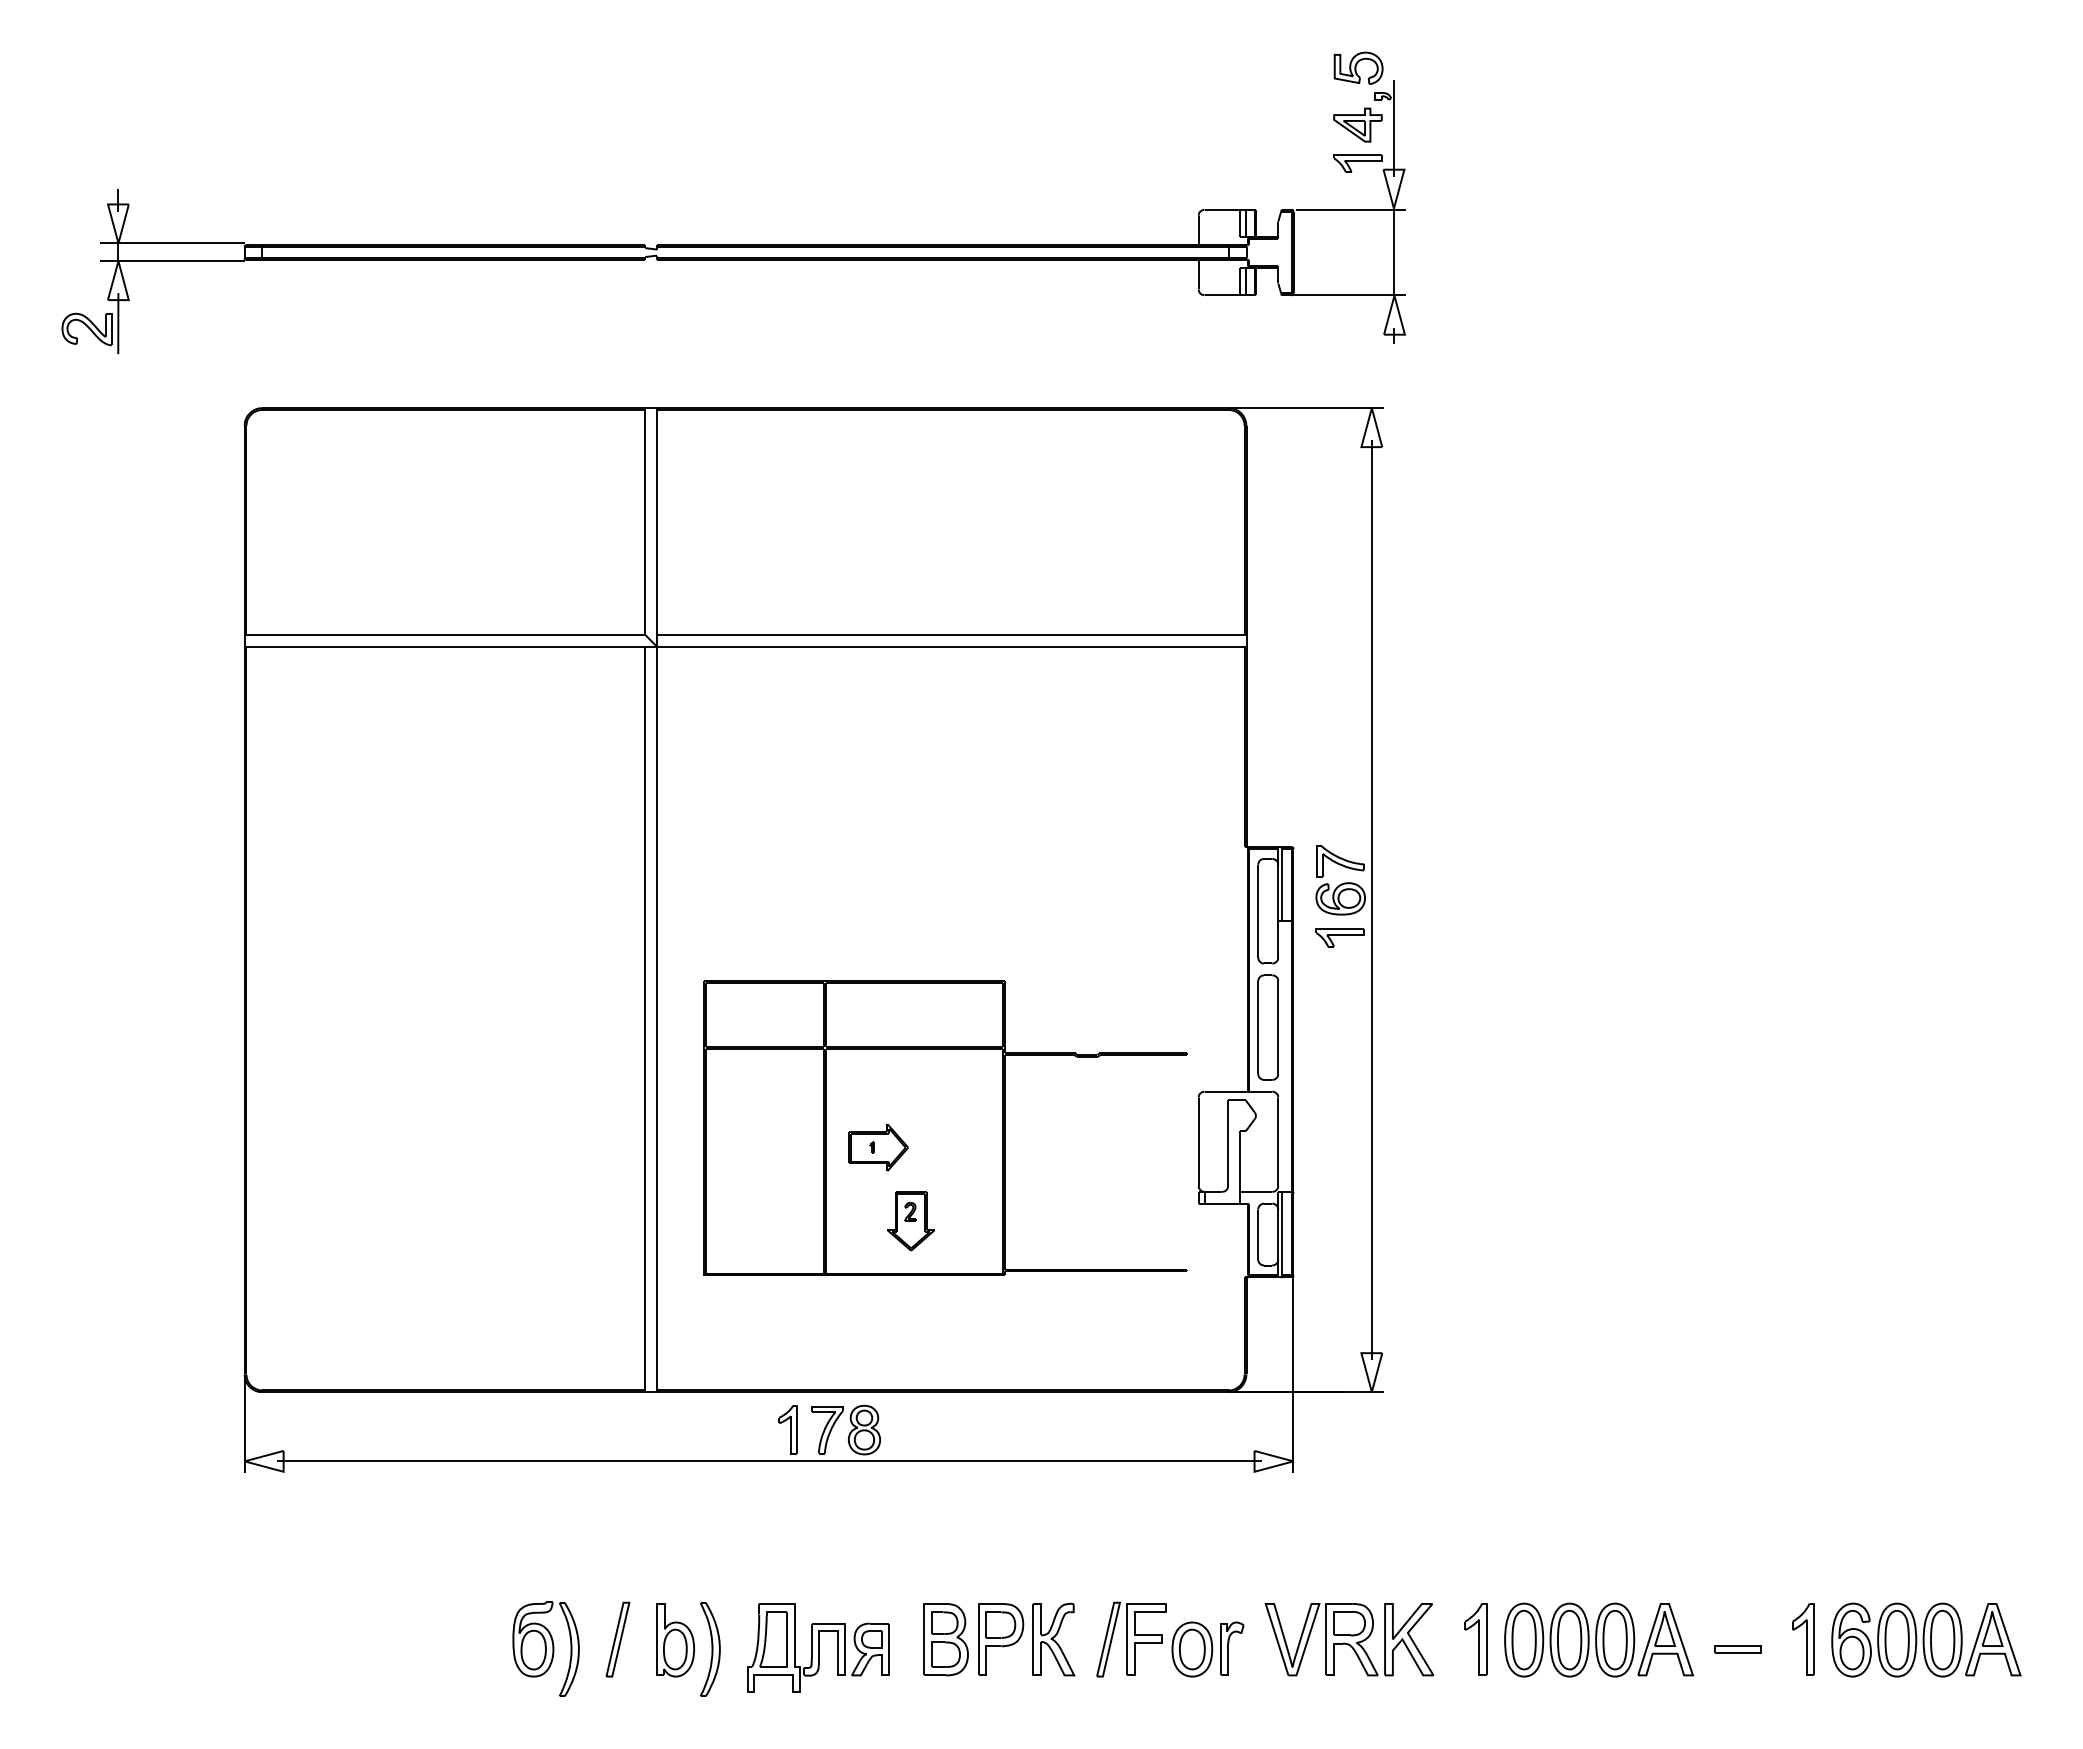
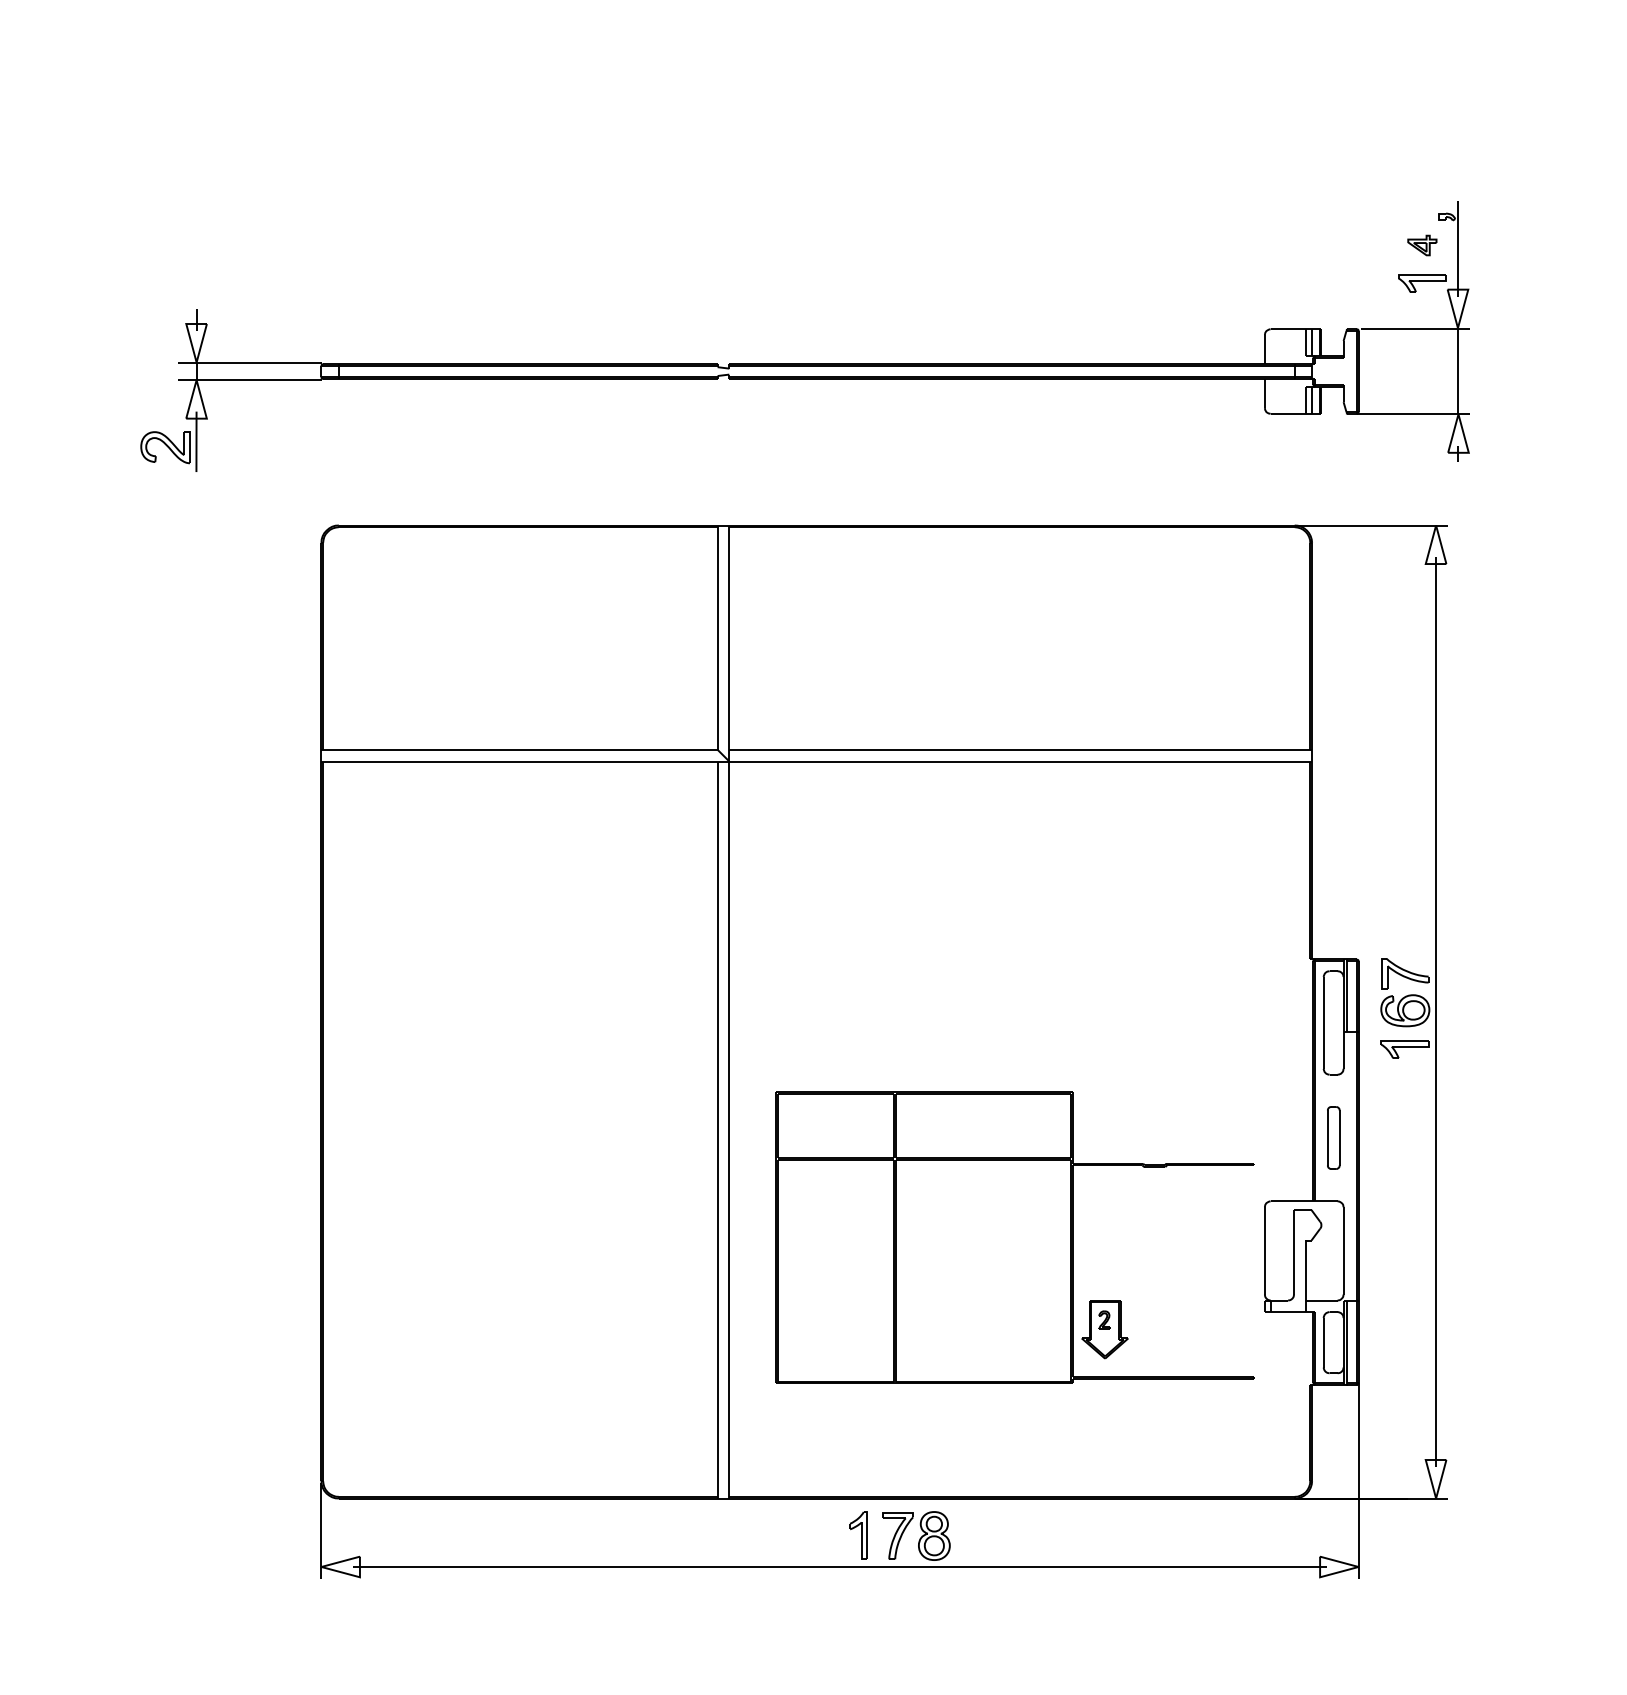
part: (1358, 67) -> (1422, 188), removed
part: (1357, 124) -> (1421, 244), size x0.6
part: (1268, 1027) -> (1333, 1137), size x0.6
part: (878, 1147) -> (948, 1256), removed
part: (910, 1221) -> (1104, 1329), moved

